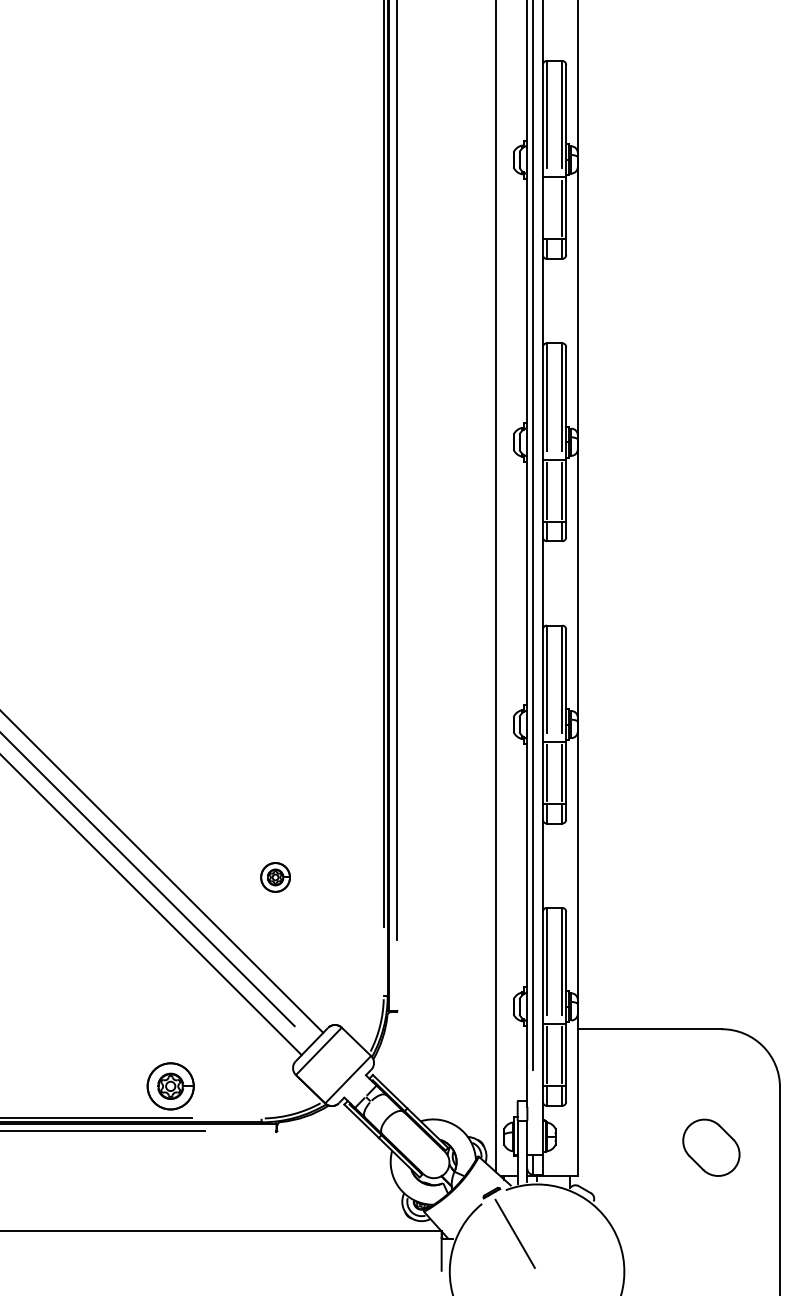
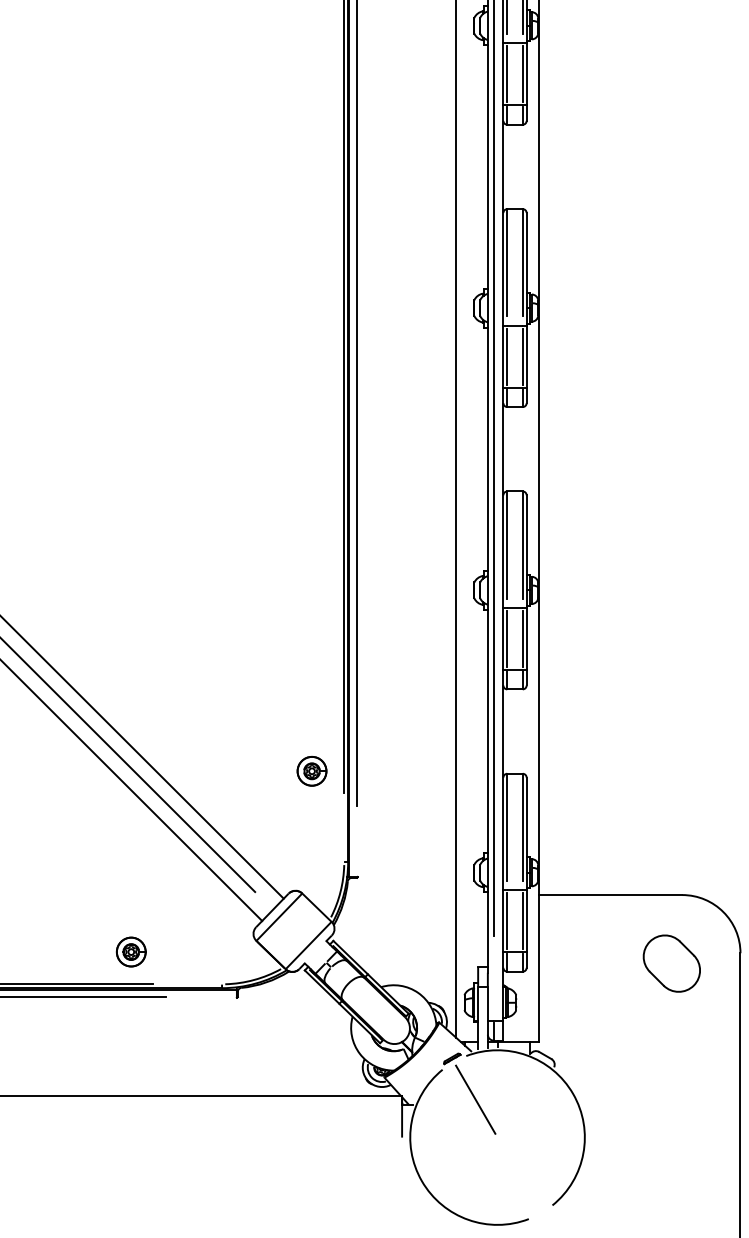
line: (546, 208) -> (506, 74), added
part: (275, 877) -> (311, 771), moved
part: (170, 1085) -> (130, 951), size x0.62
part: (711, 1147) -> (671, 963), moved

